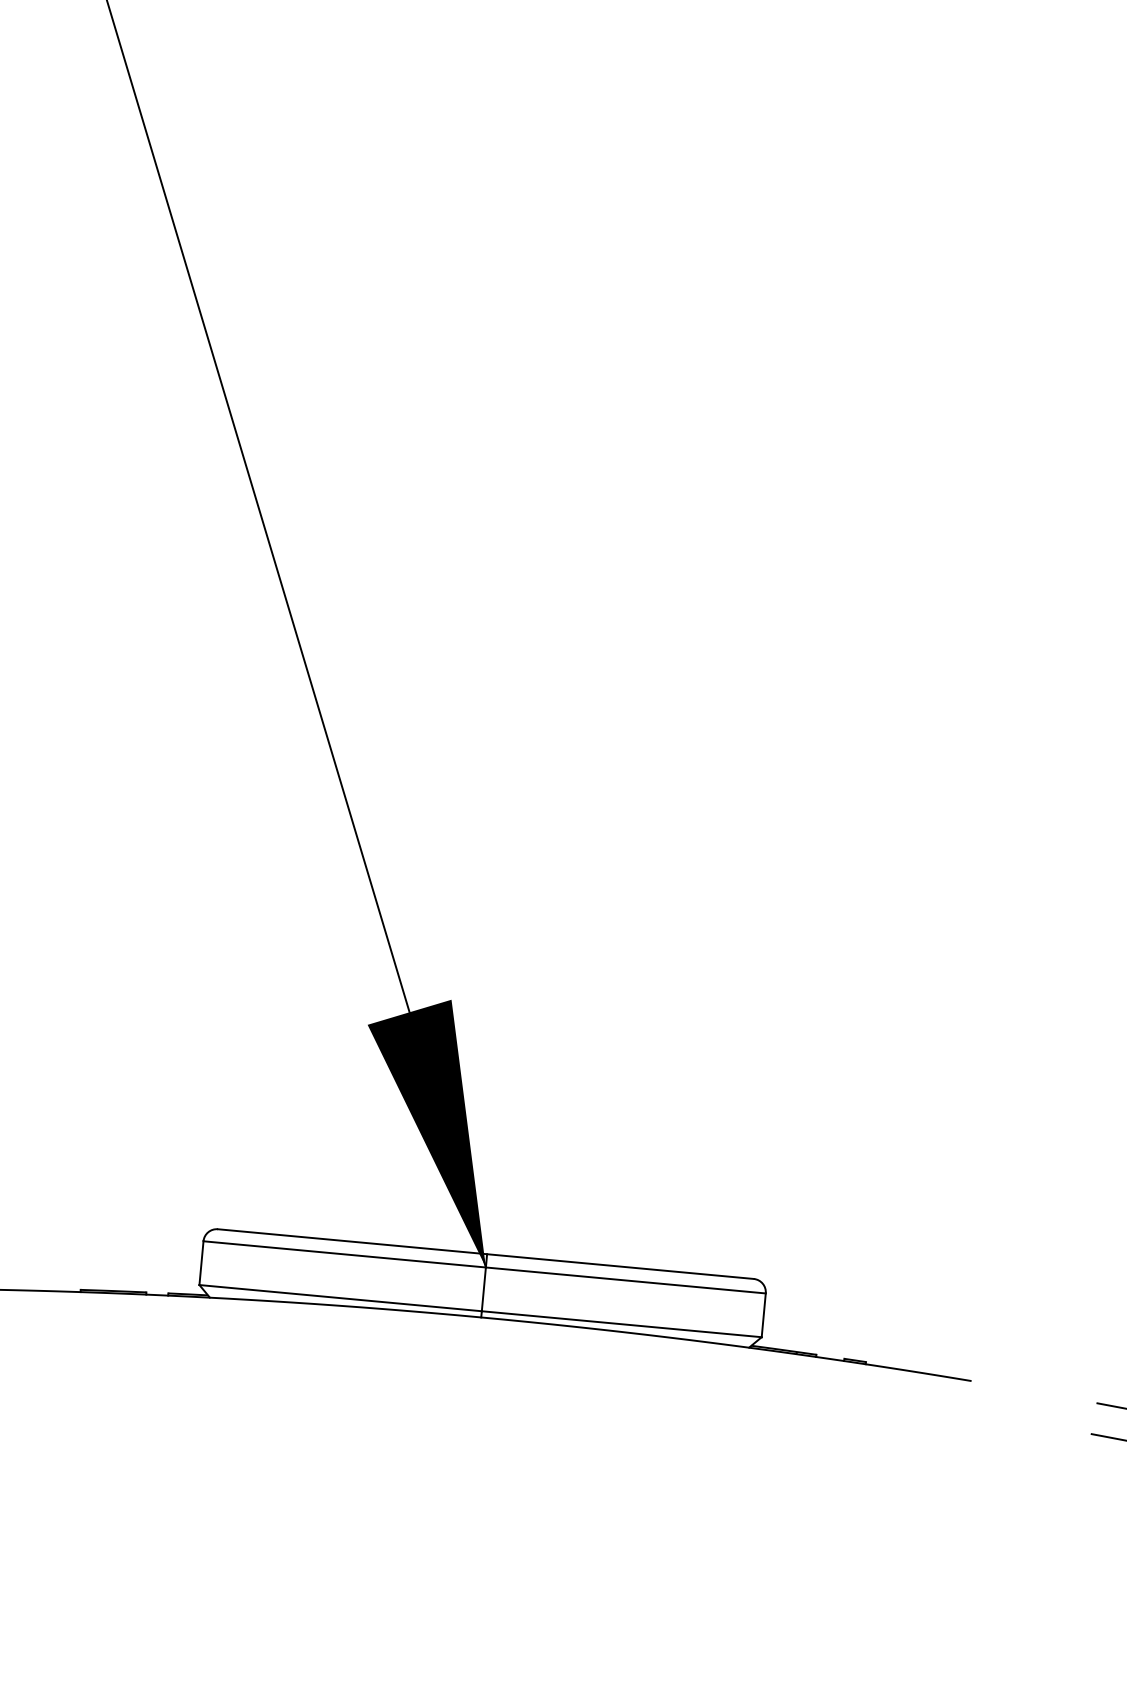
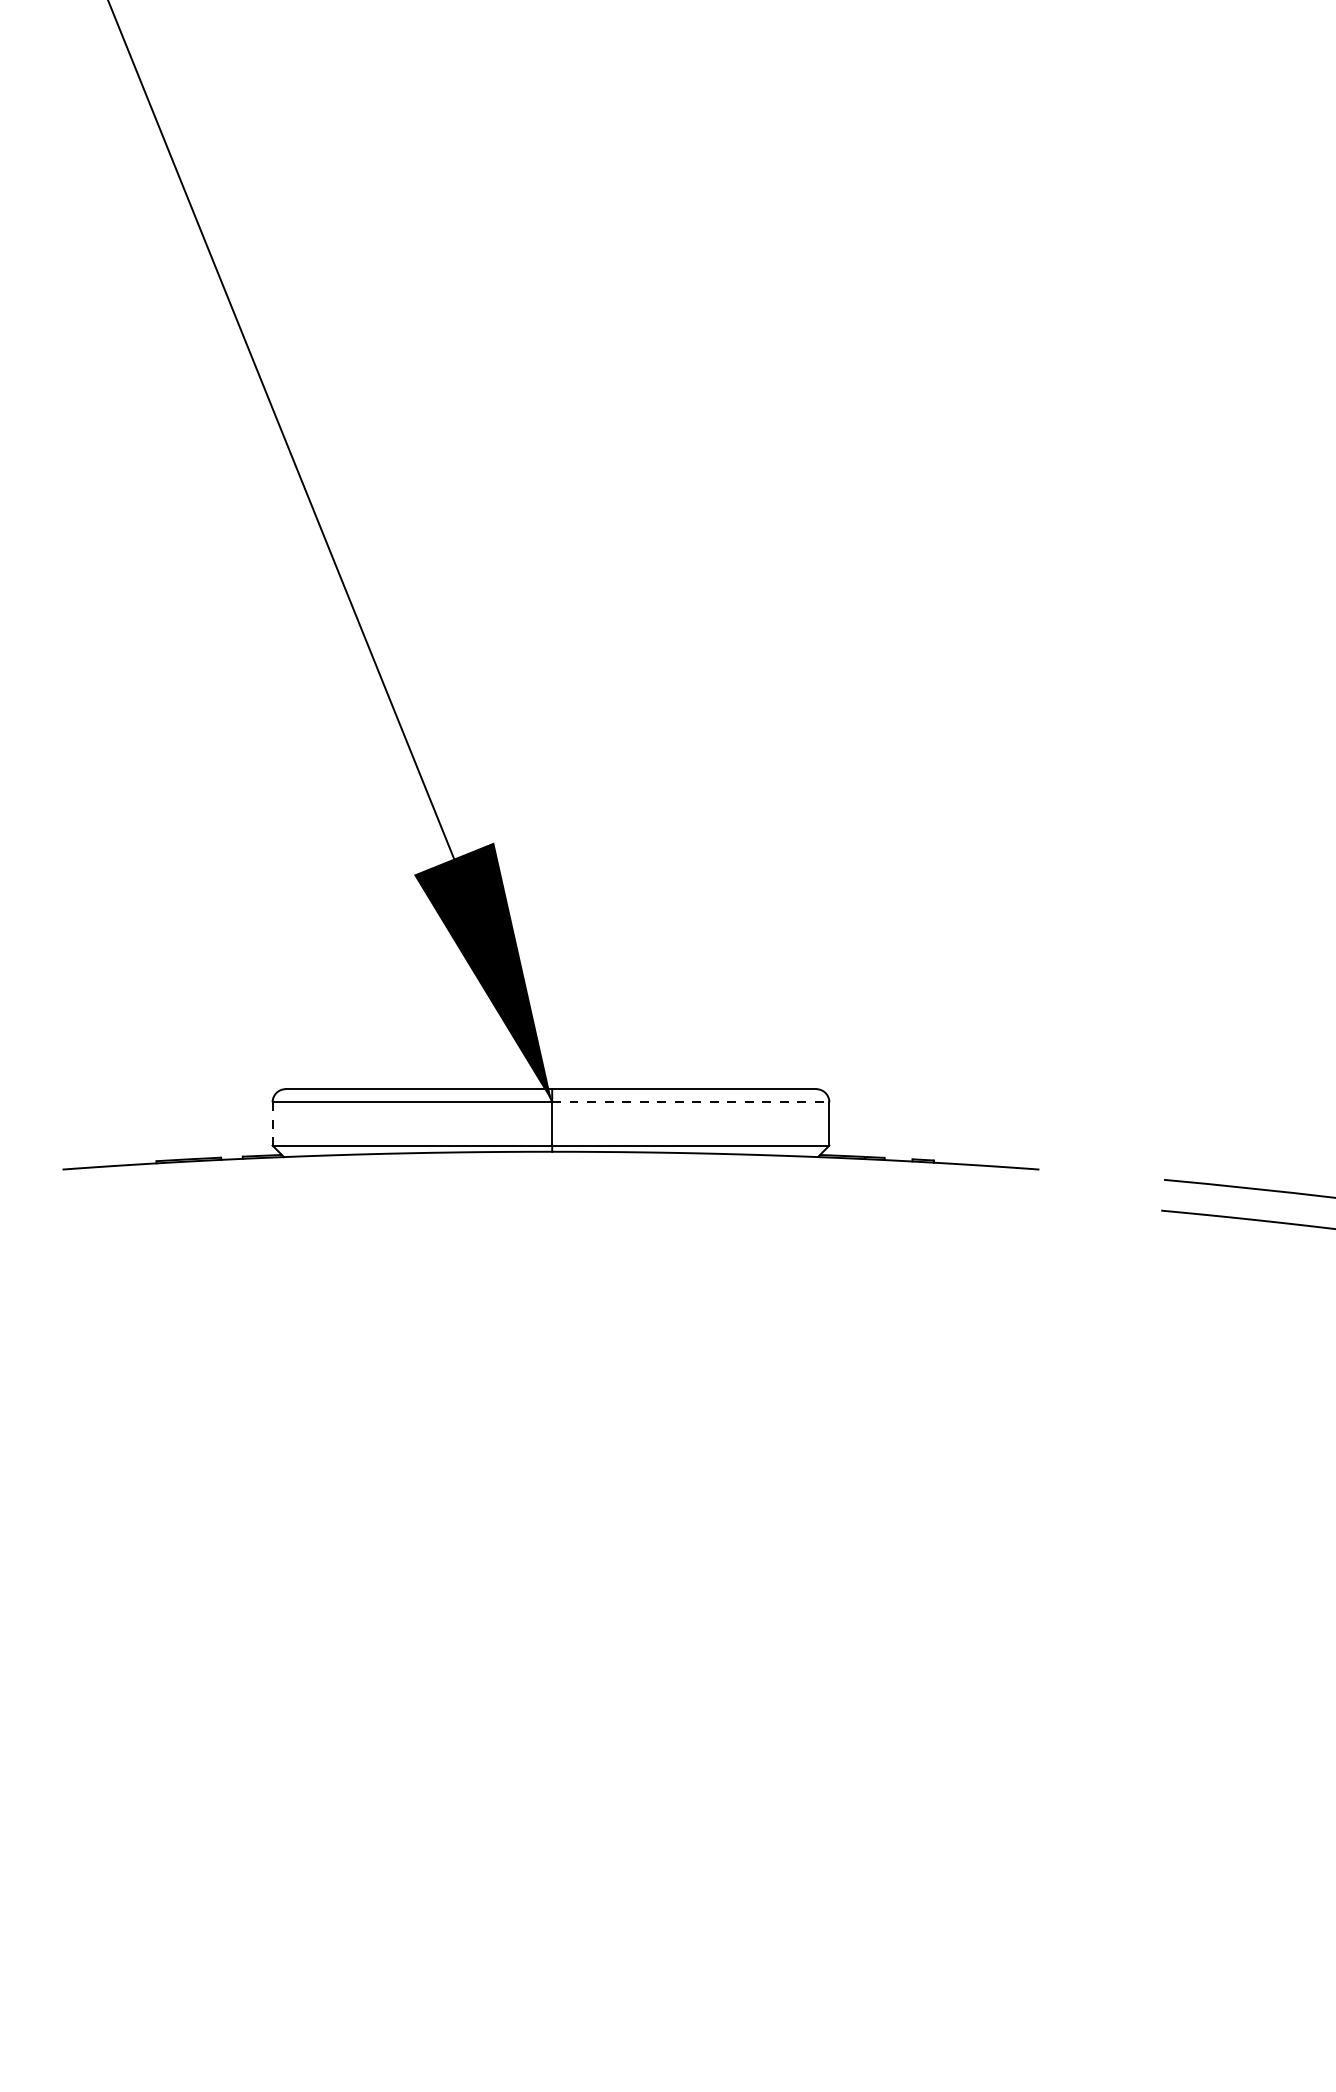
line: (201, 1262) -> (272, 1123), solid -> dashed
line: (625, 1280) -> (690, 1102), solid -> dashed

